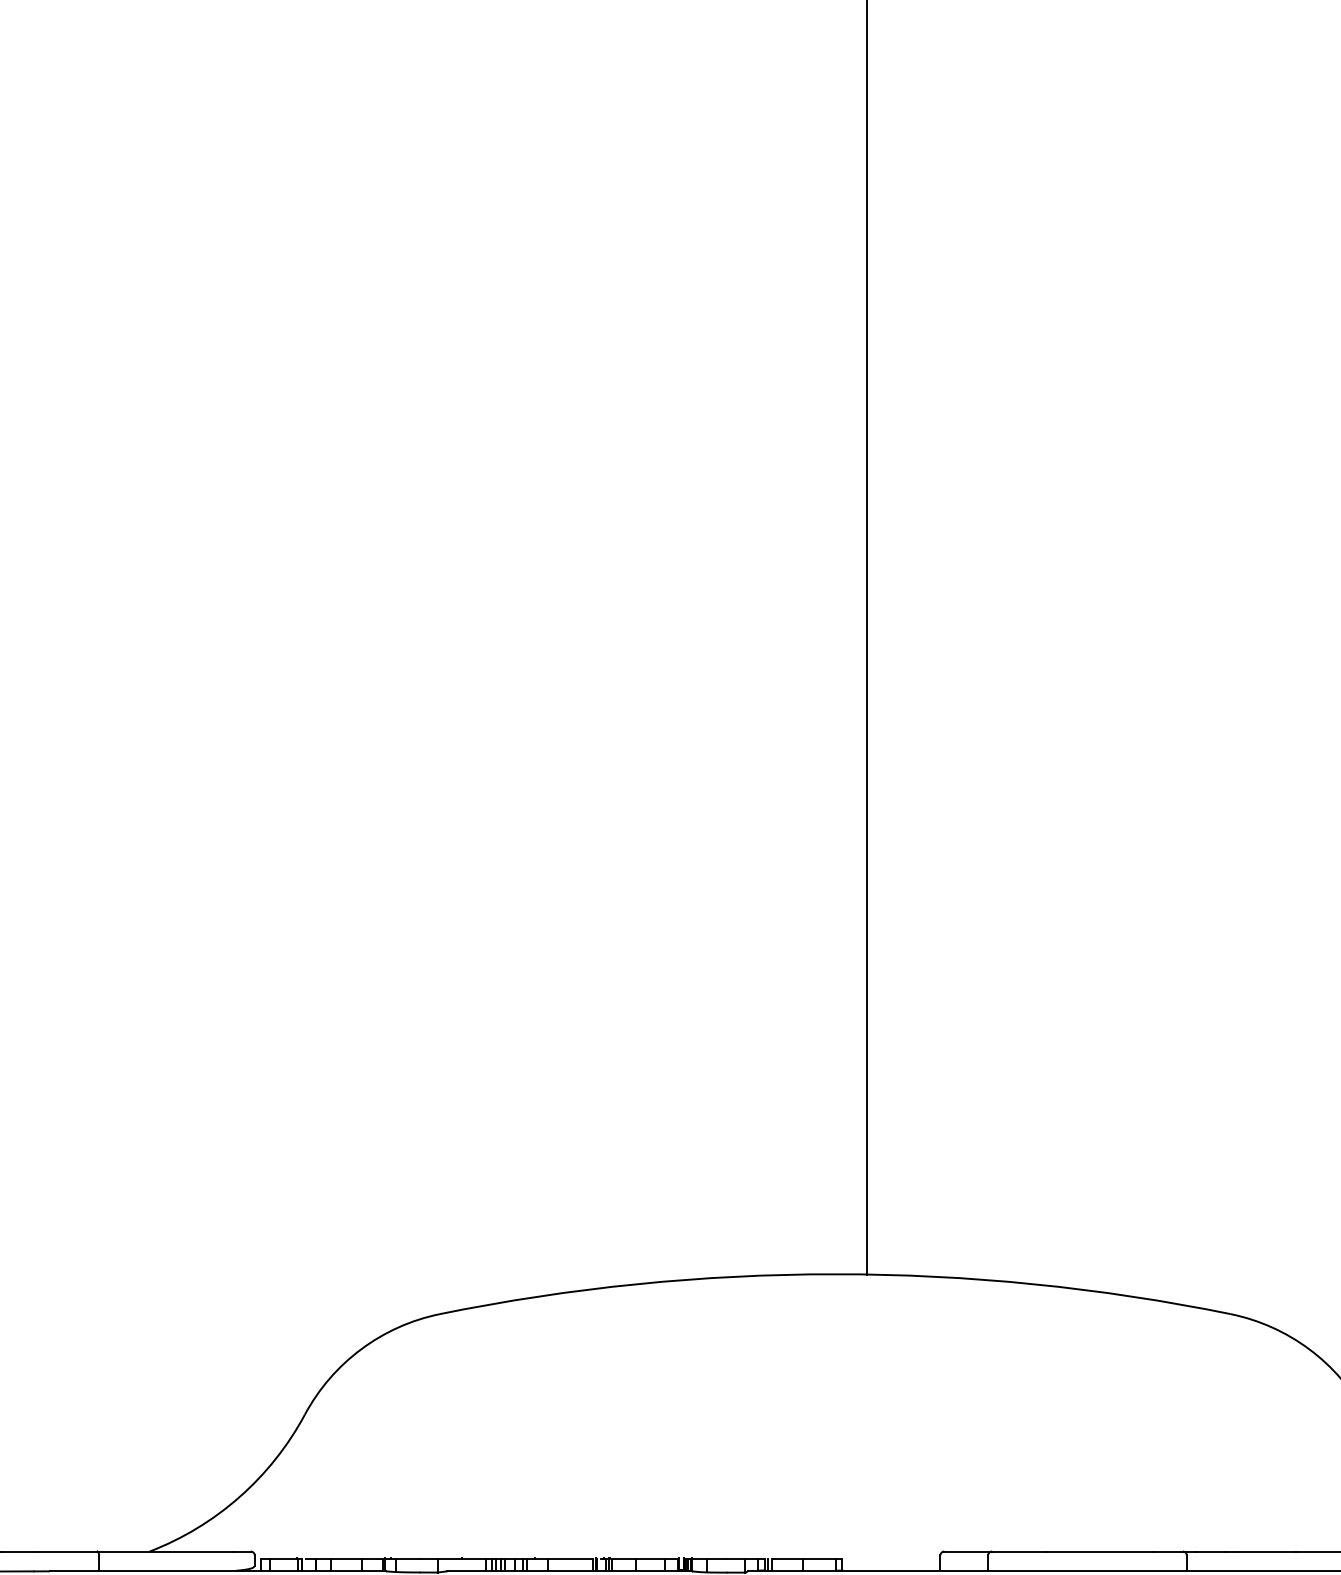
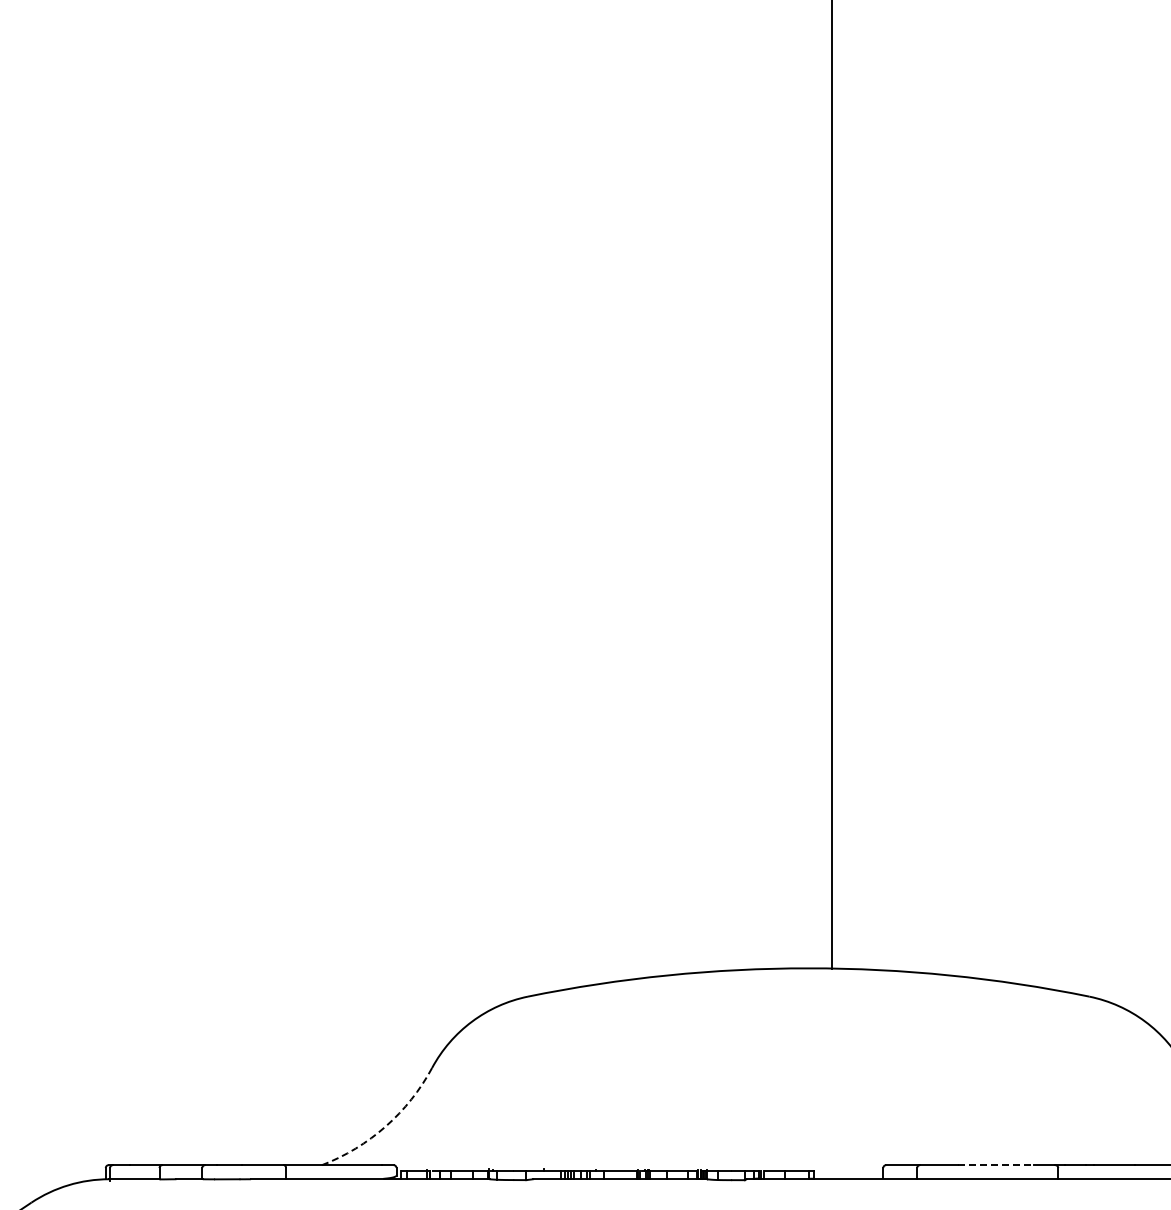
arc: (239, 1497) -> (385, 1126), solid -> dashed
line: (1099, 1551) -> (996, 1165), solid -> dashed

